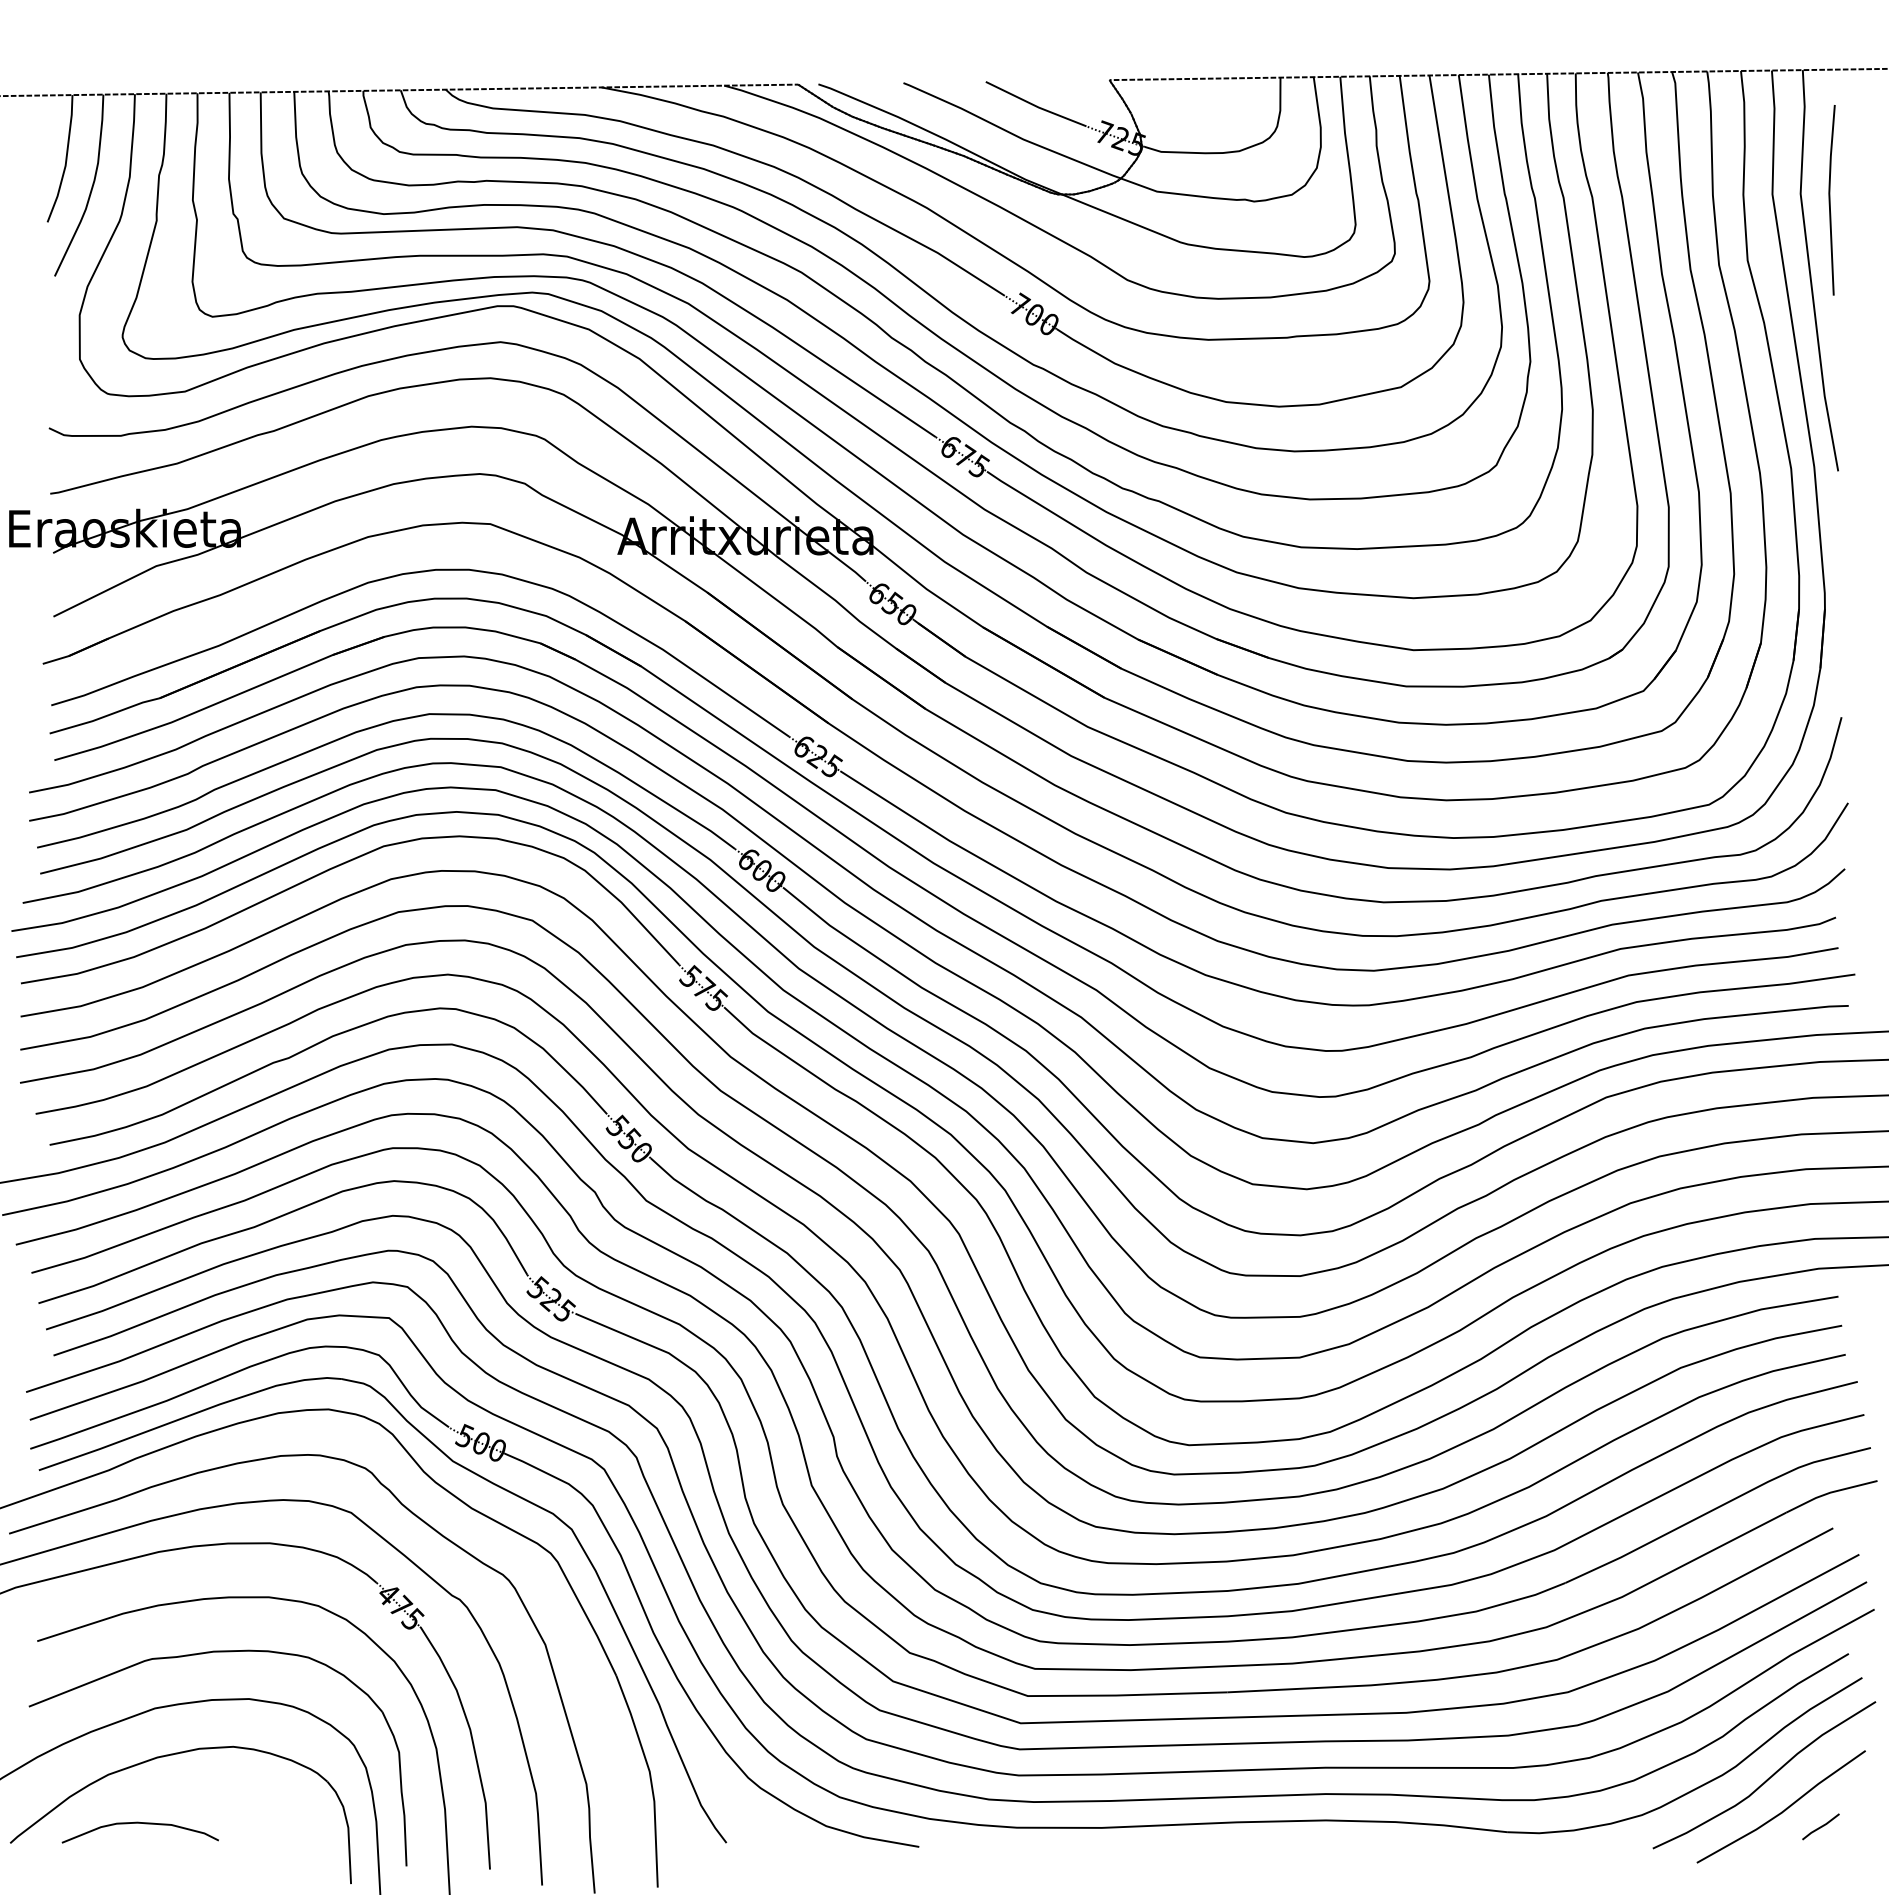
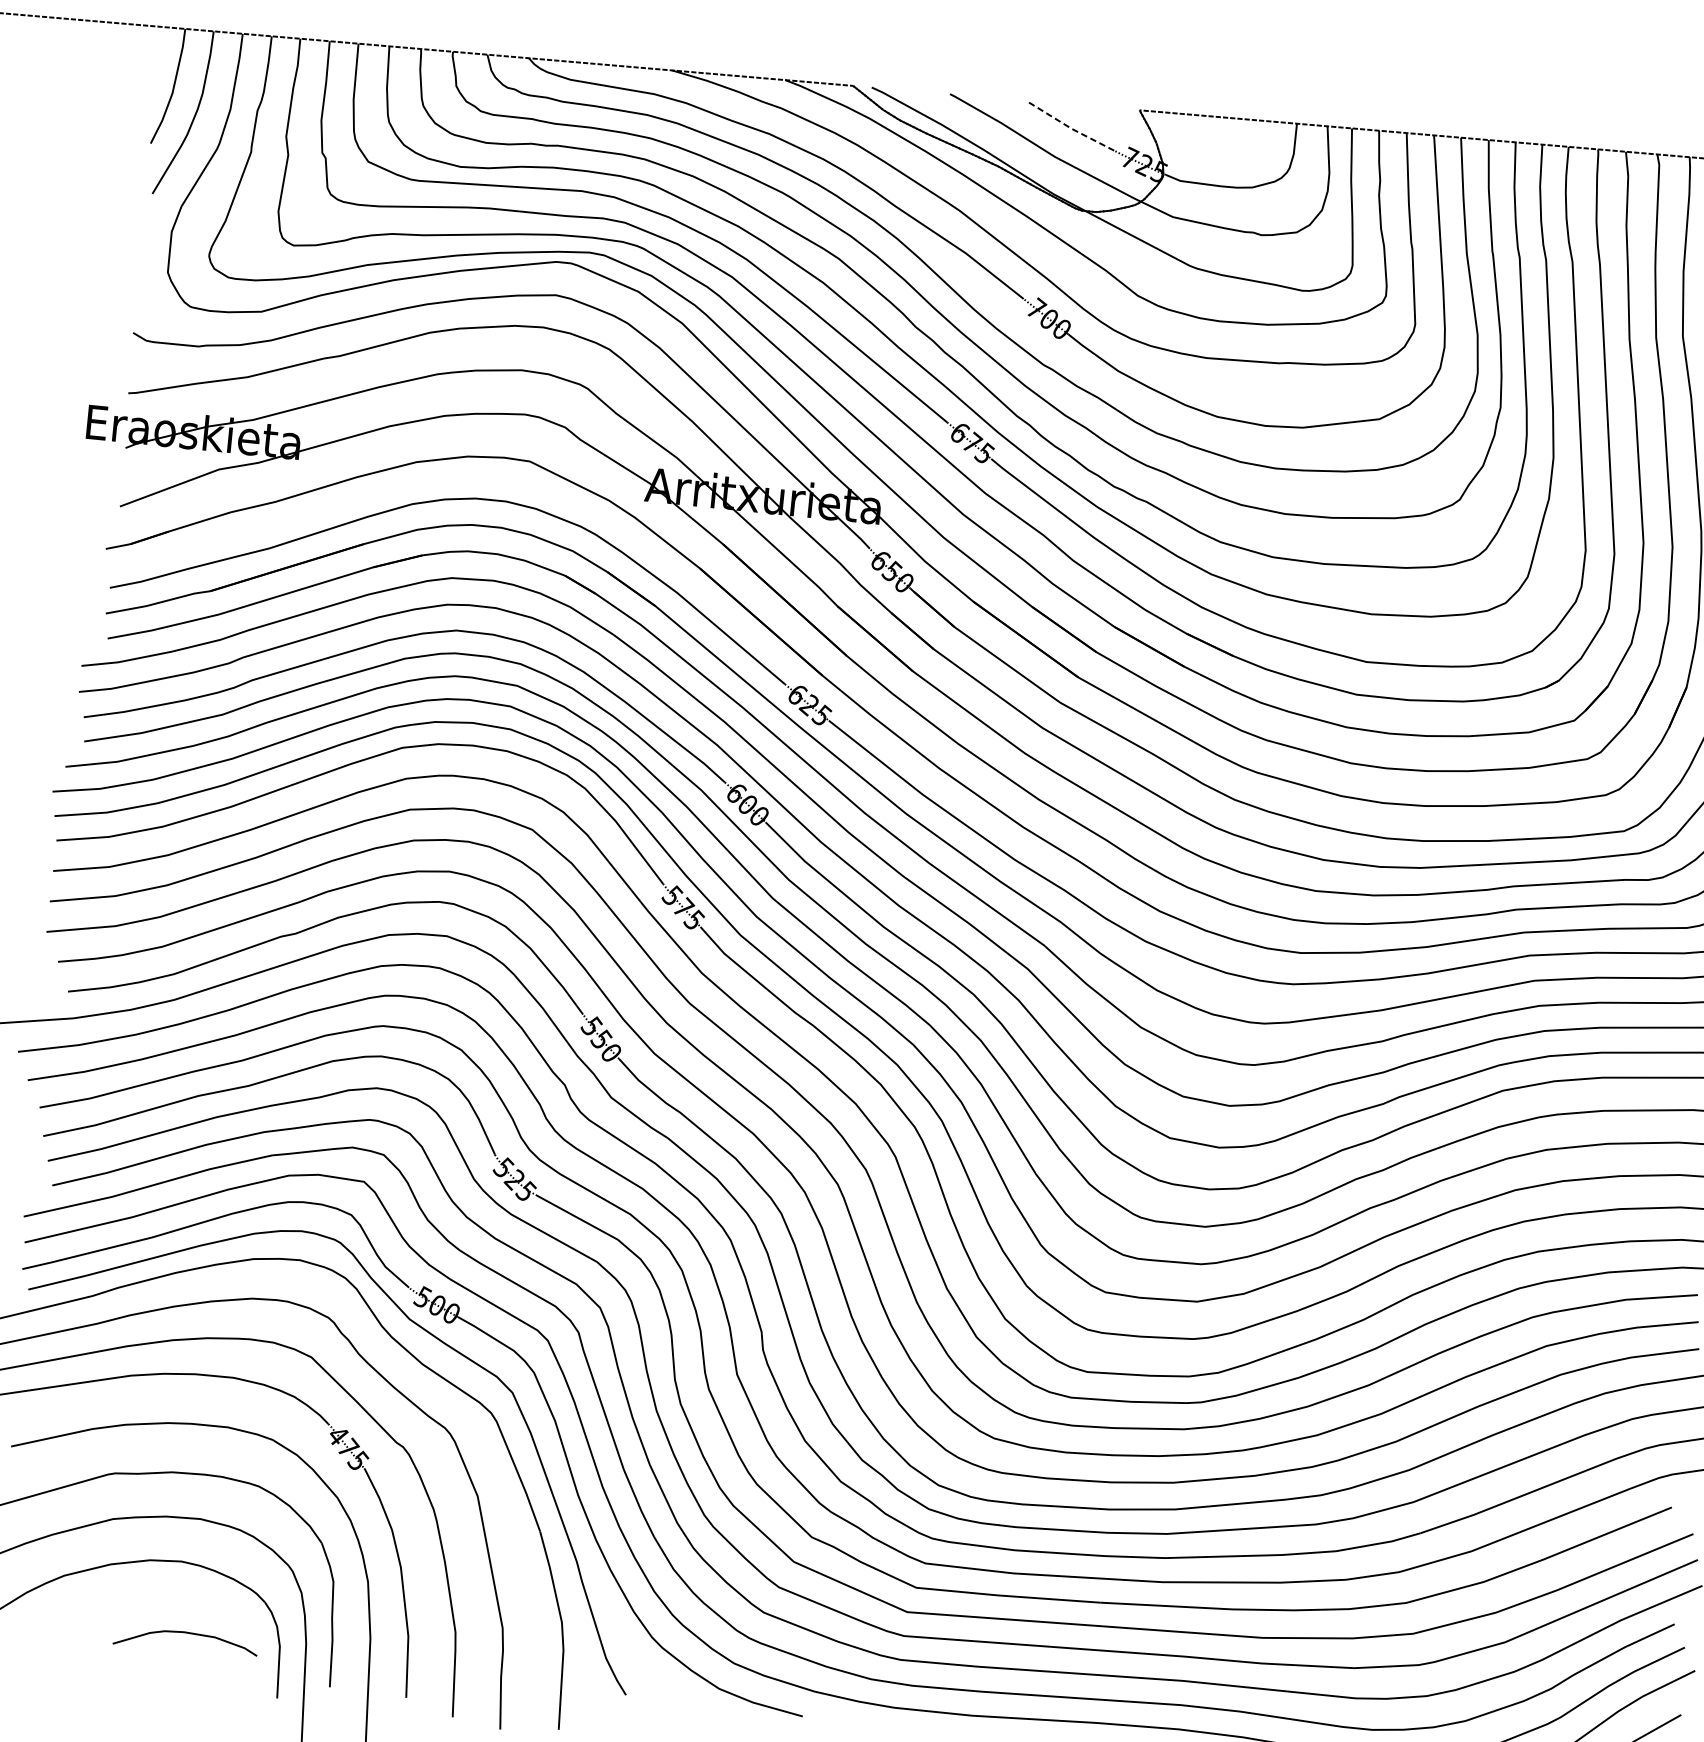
line: (1036, 106) -> (1070, 127), solid -> dashed
curve: (139, 1823) -> (185, 1633), moved

